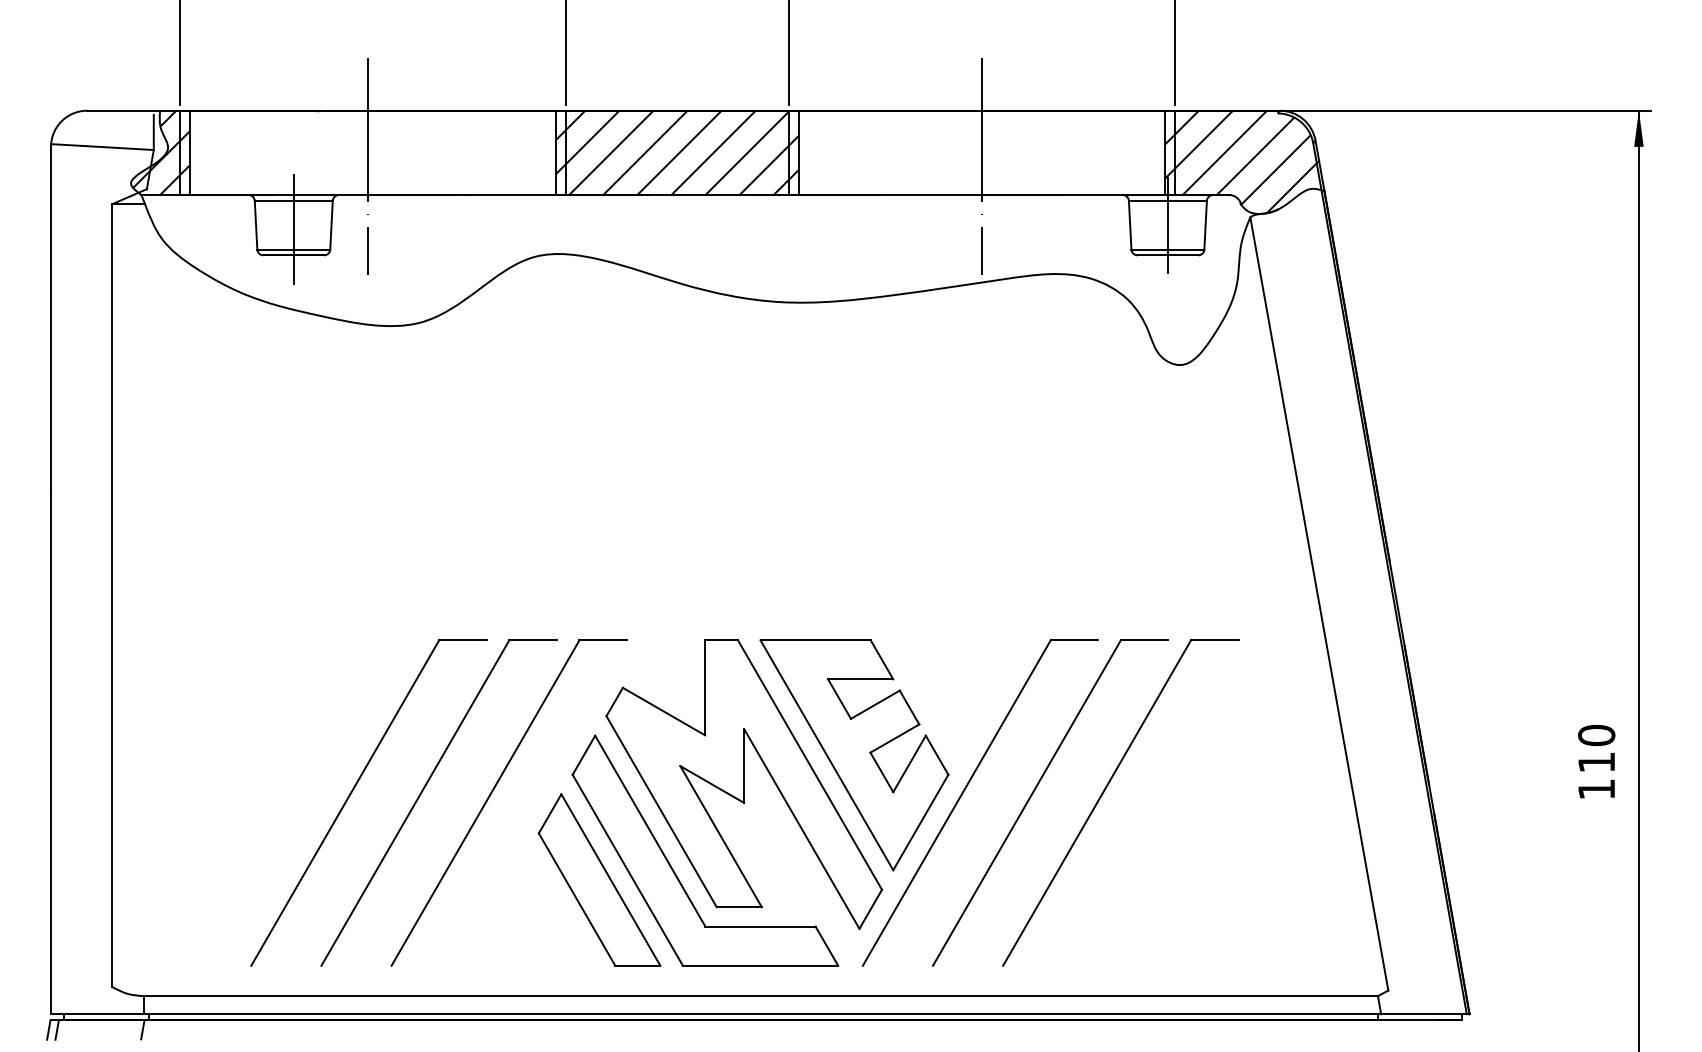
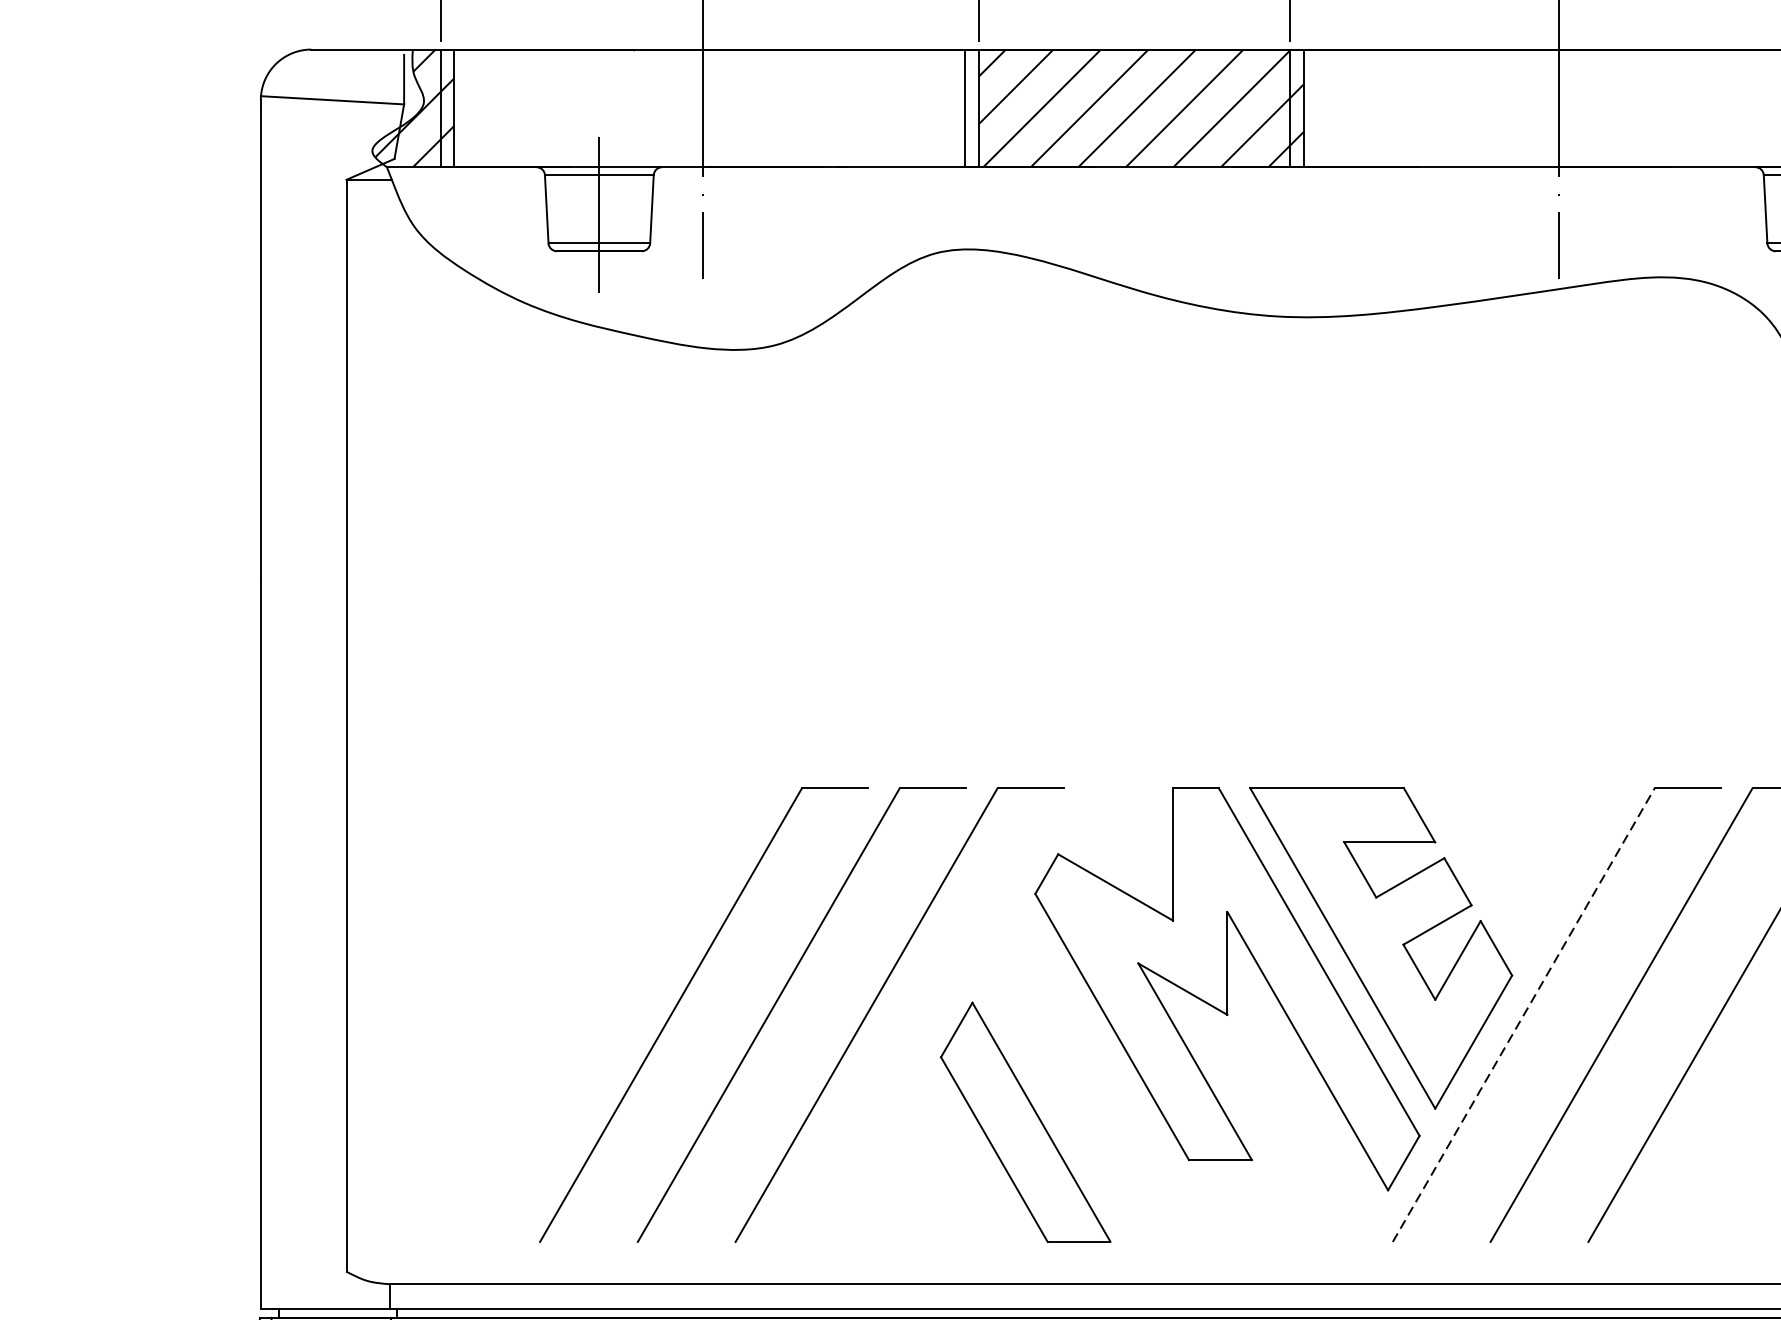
hatch: (560, 151) -> (971, 106), removed
line: (956, 803) -> (1523, 1015), solid -> dashed
part: (674, 870) -> (1130, 1109), removed

